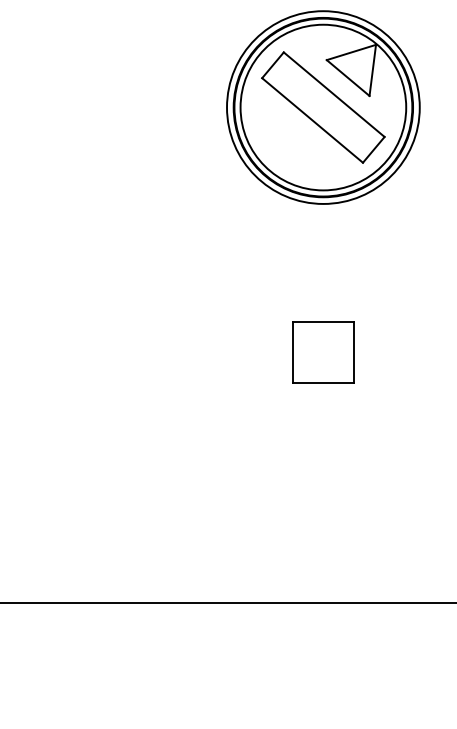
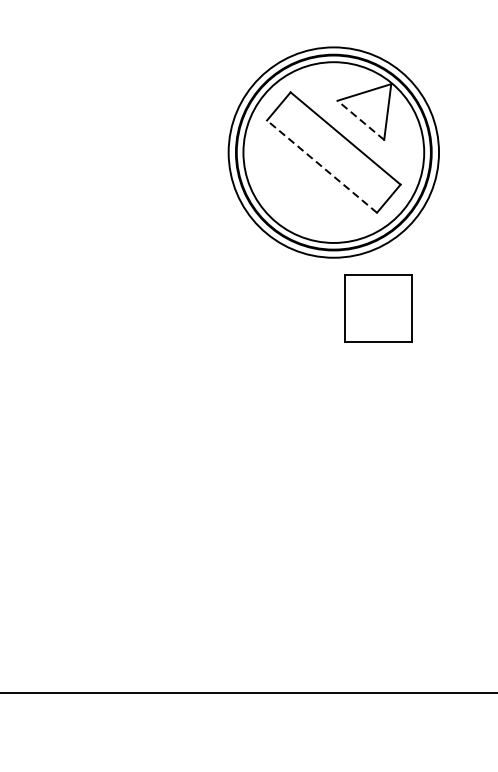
line: (348, 78) -> (361, 120), solid -> dashed
line: (312, 120) -> (321, 166), solid -> dashed
part: (323, 352) -> (378, 308), moved

